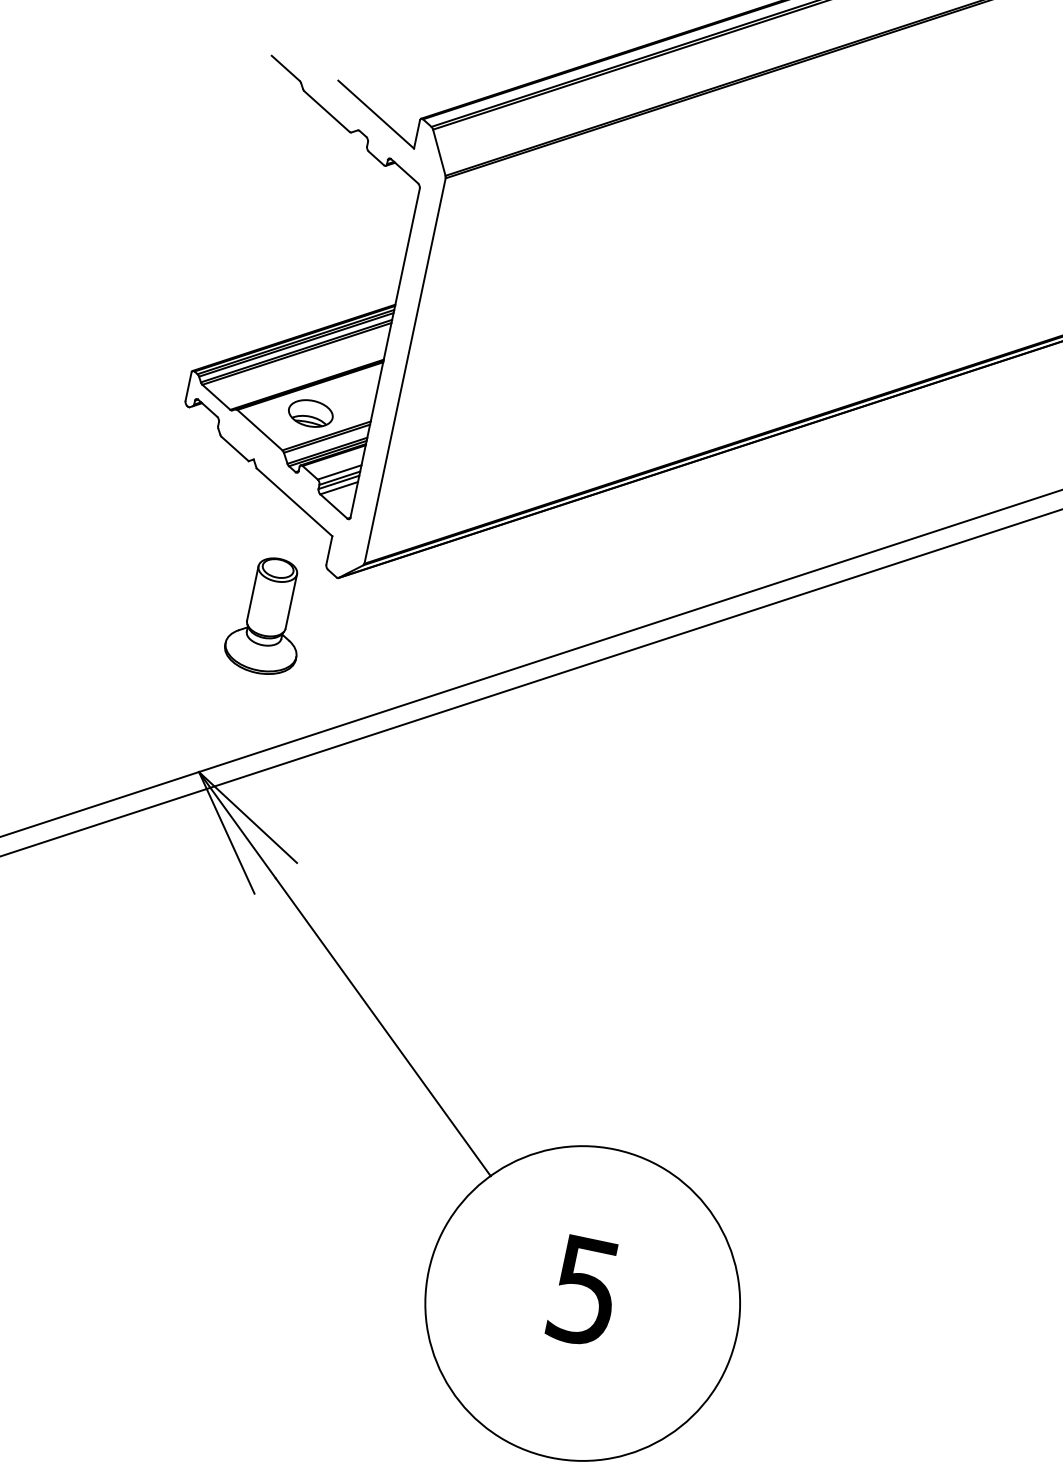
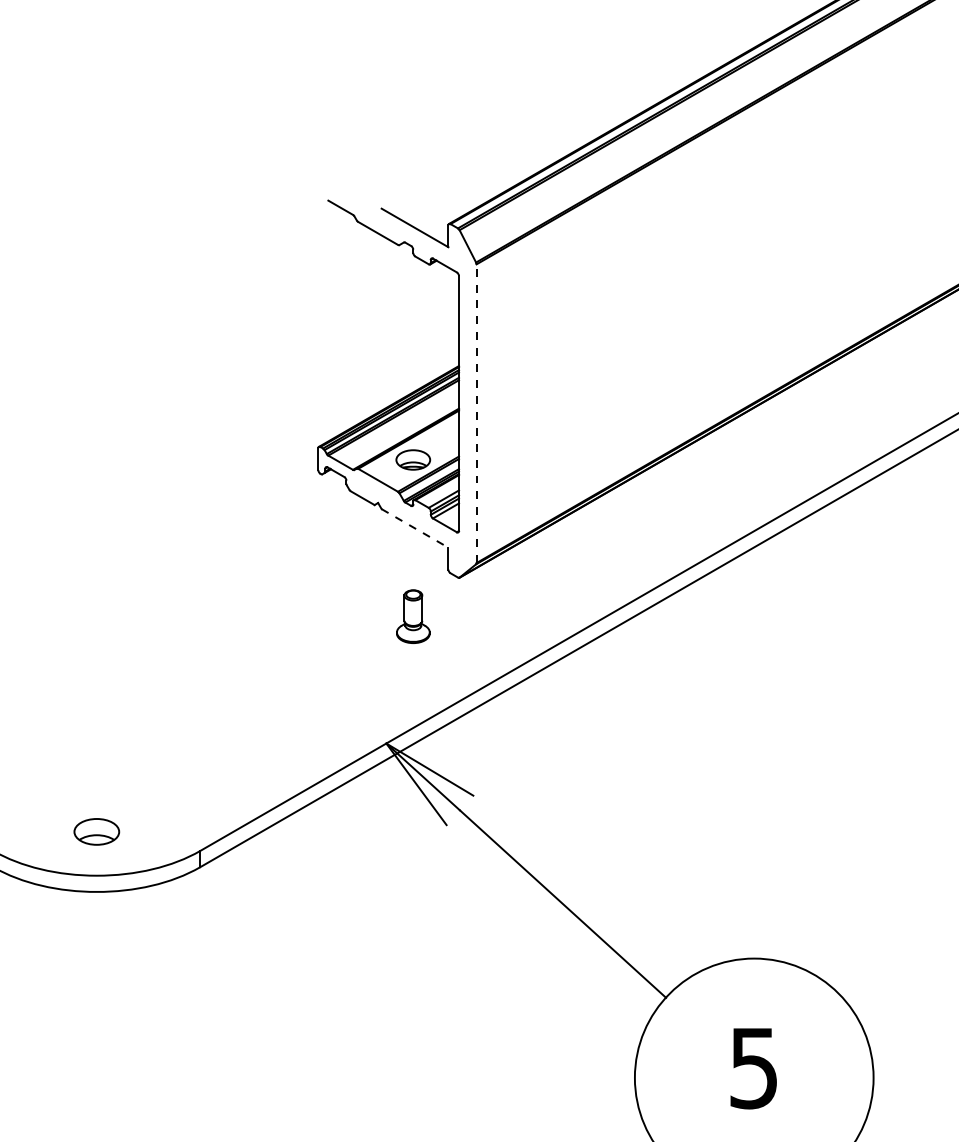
line: (405, 370) -> (476, 413), solid -> dashed
line: (295, 502) -> (415, 528), solid -> dashed
part: (268, 615) -> (413, 616), size x0.6

